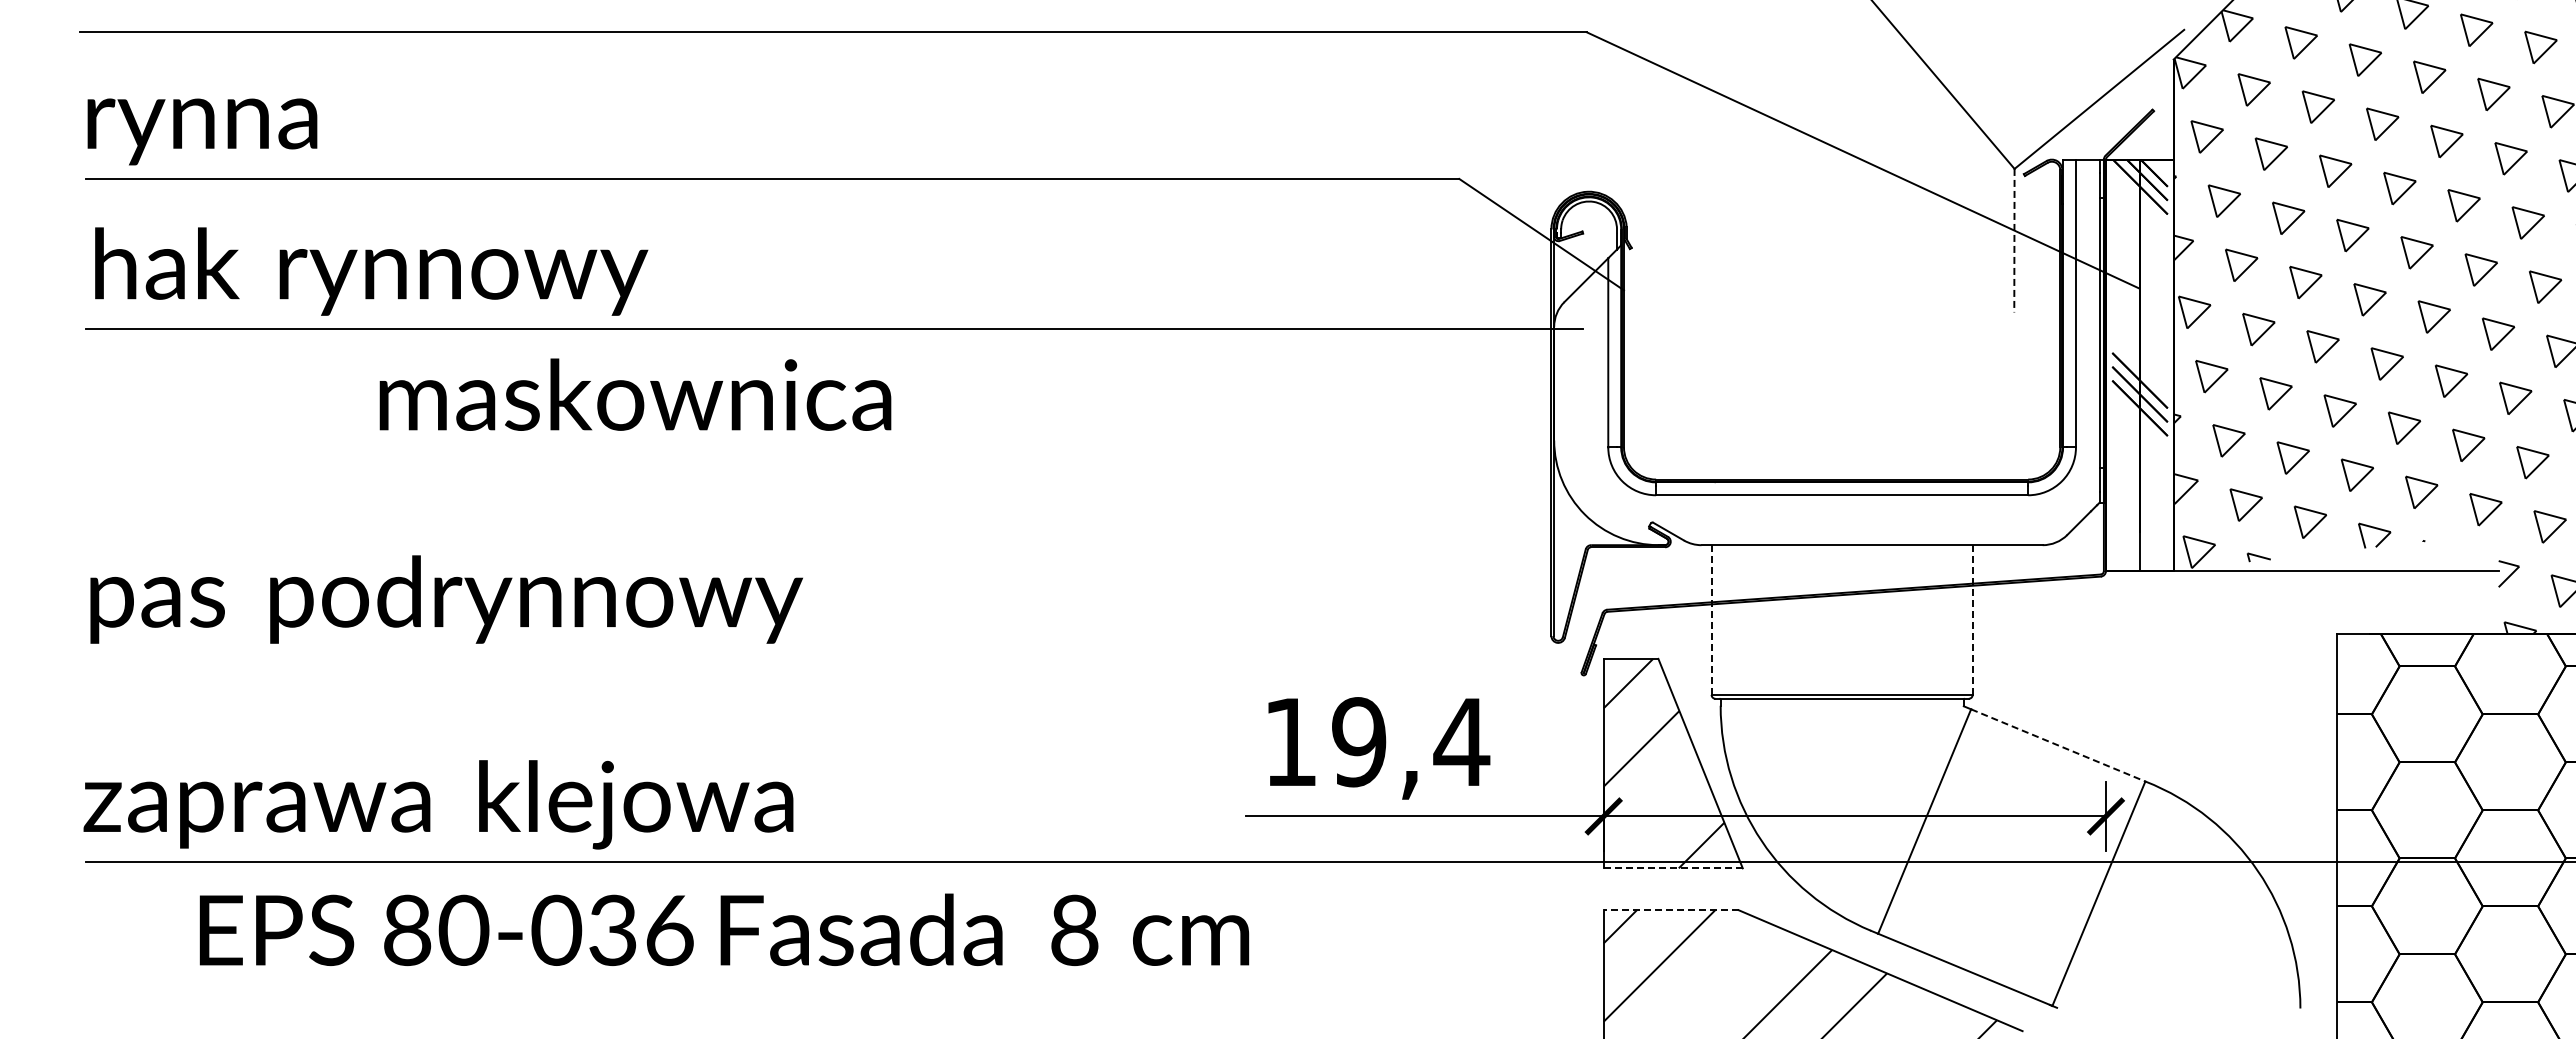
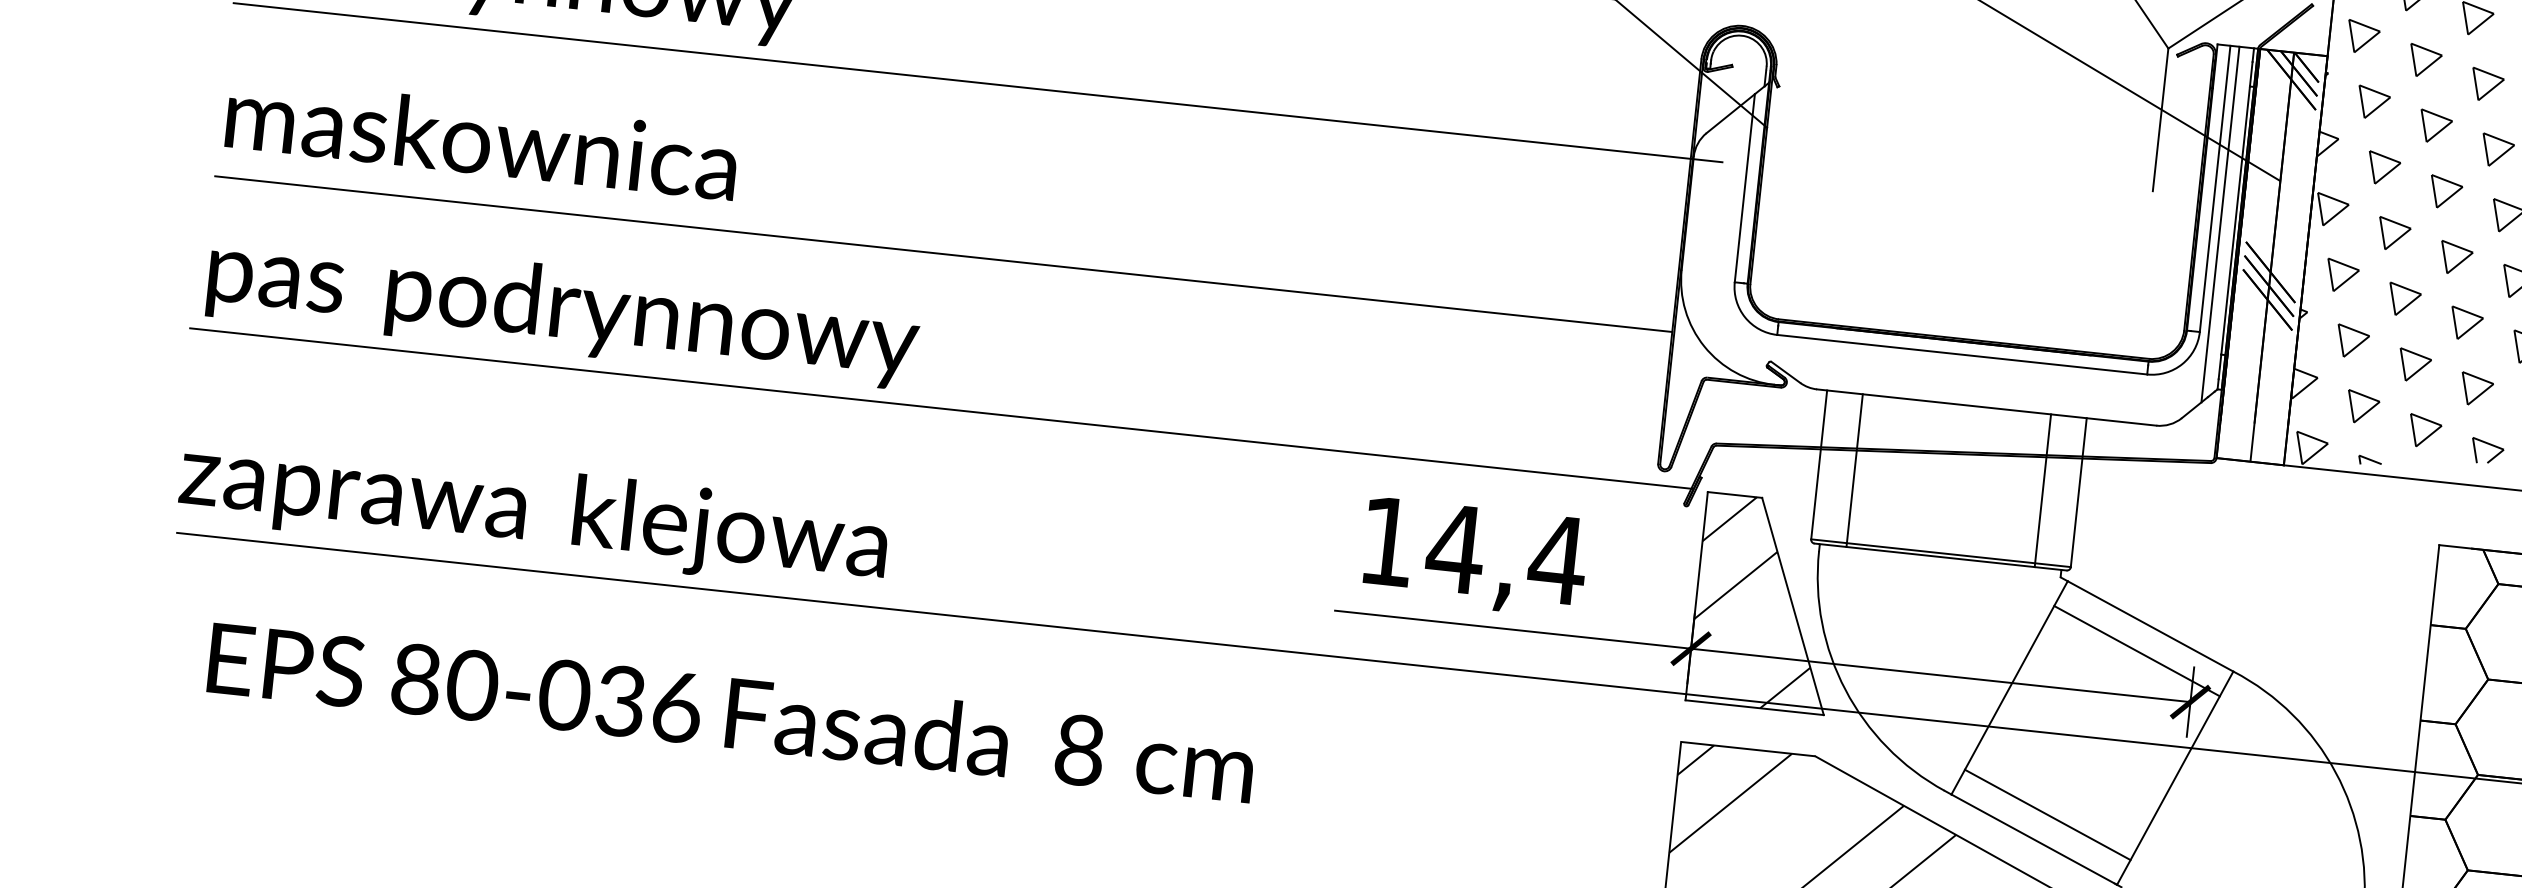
line: (2014, 240) -> (2160, 119), dashed -> solid
line: (2085, 338) -> (2220, 224), added
text: (635, 394) -> (482, 138), moved
line: (818, 503) -> (943, 254), added
line: (1711, 620) -> (1819, 465), dashed -> solid
line: (1972, 620) -> (2078, 493), dashed -> solid
line: (1747, 621) -> (1854, 470), added
line: (1936, 621) -> (2042, 490), added
line: (832, 657) -> (941, 408), added
text: (1358, 742) -> (1455, 549), 19,4 -> 14,4
line: (2058, 745) -> (2150, 626), dashed -> solid
line: (2047, 771) -> (2137, 651), added
line: (1673, 868) -> (1754, 707), dashed -> solid
line: (1670, 910) -> (1747, 749), dashed -> solid
text: (724, 929) -> (731, 712), moved
line: (1975, 943) -> (2047, 814), added

